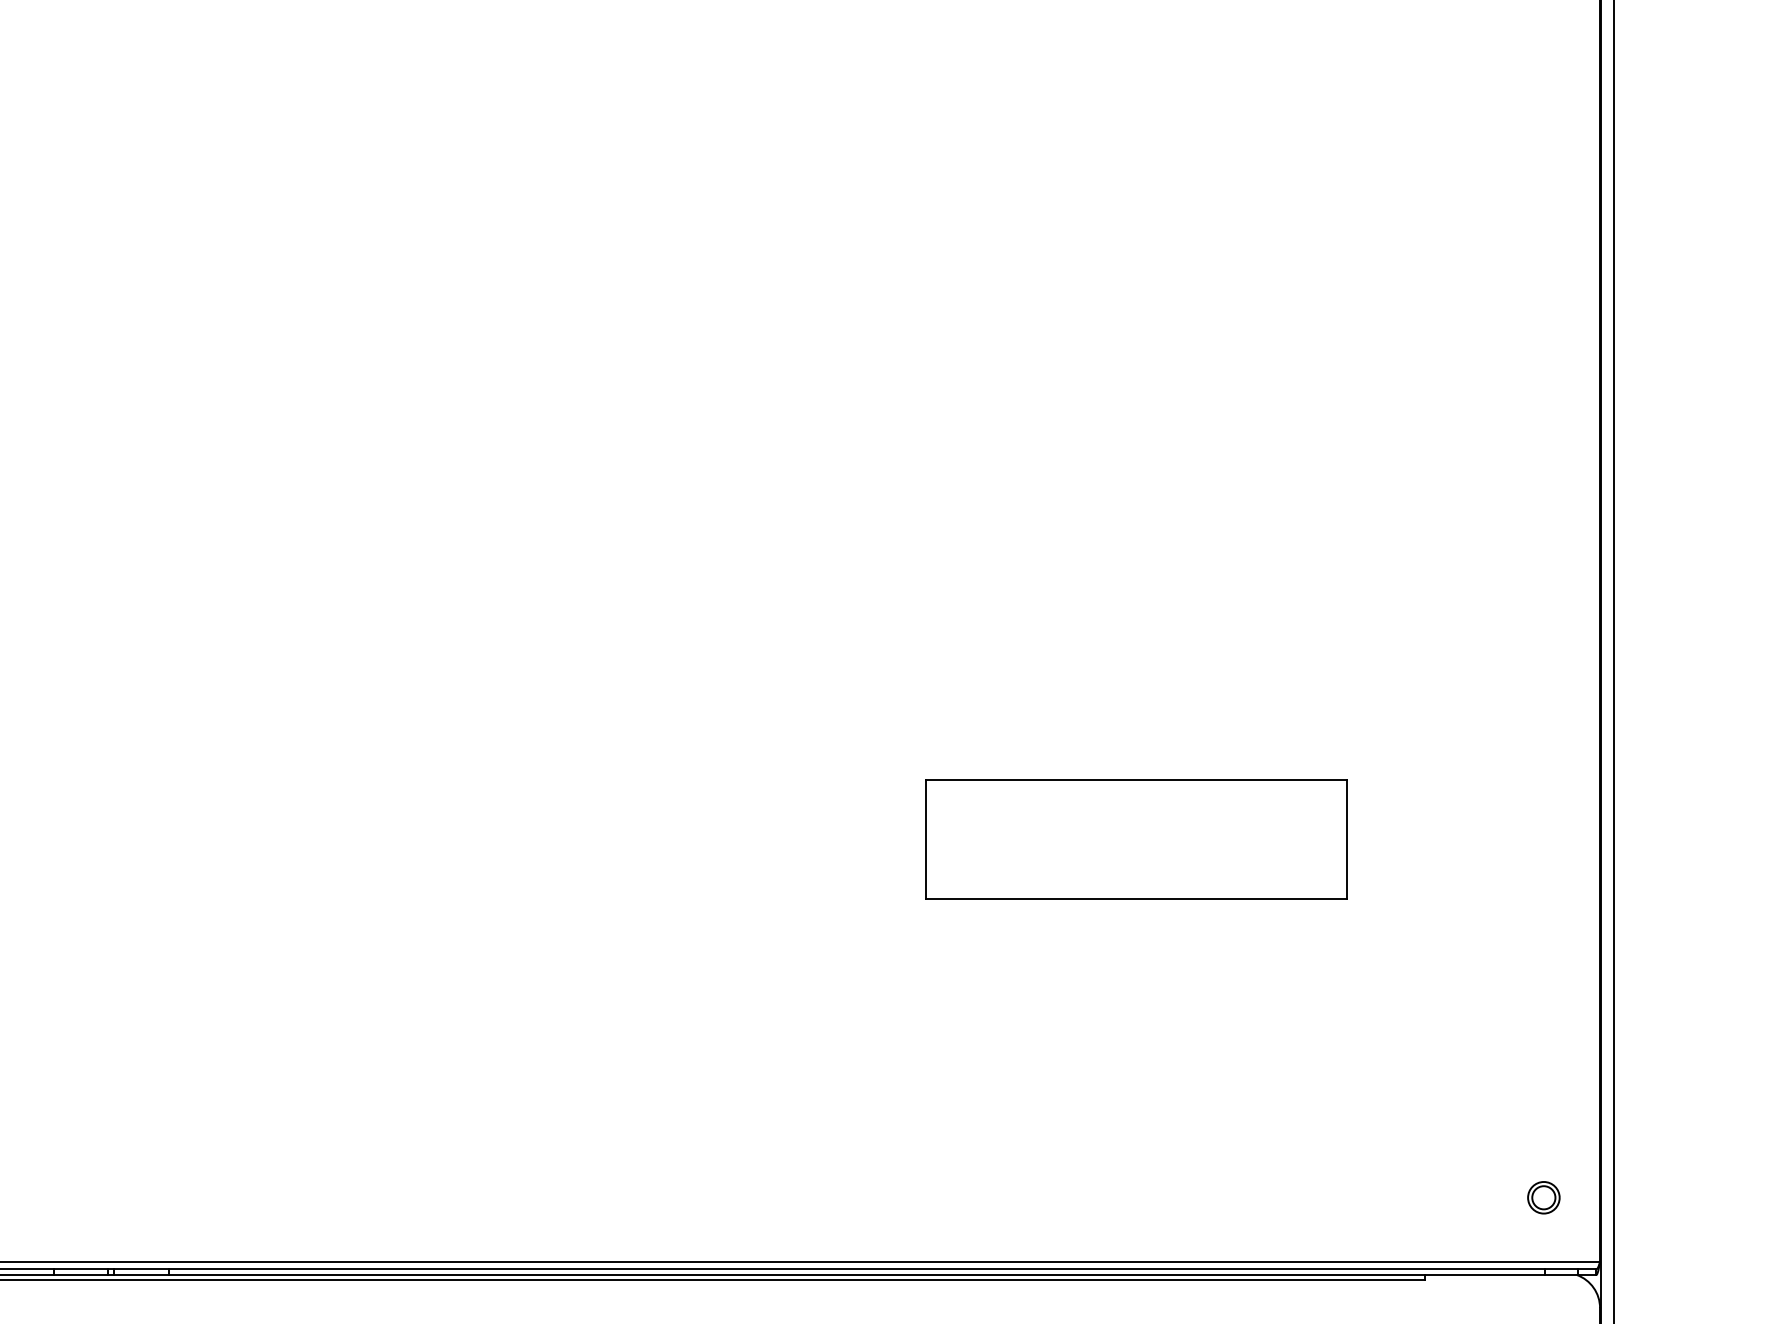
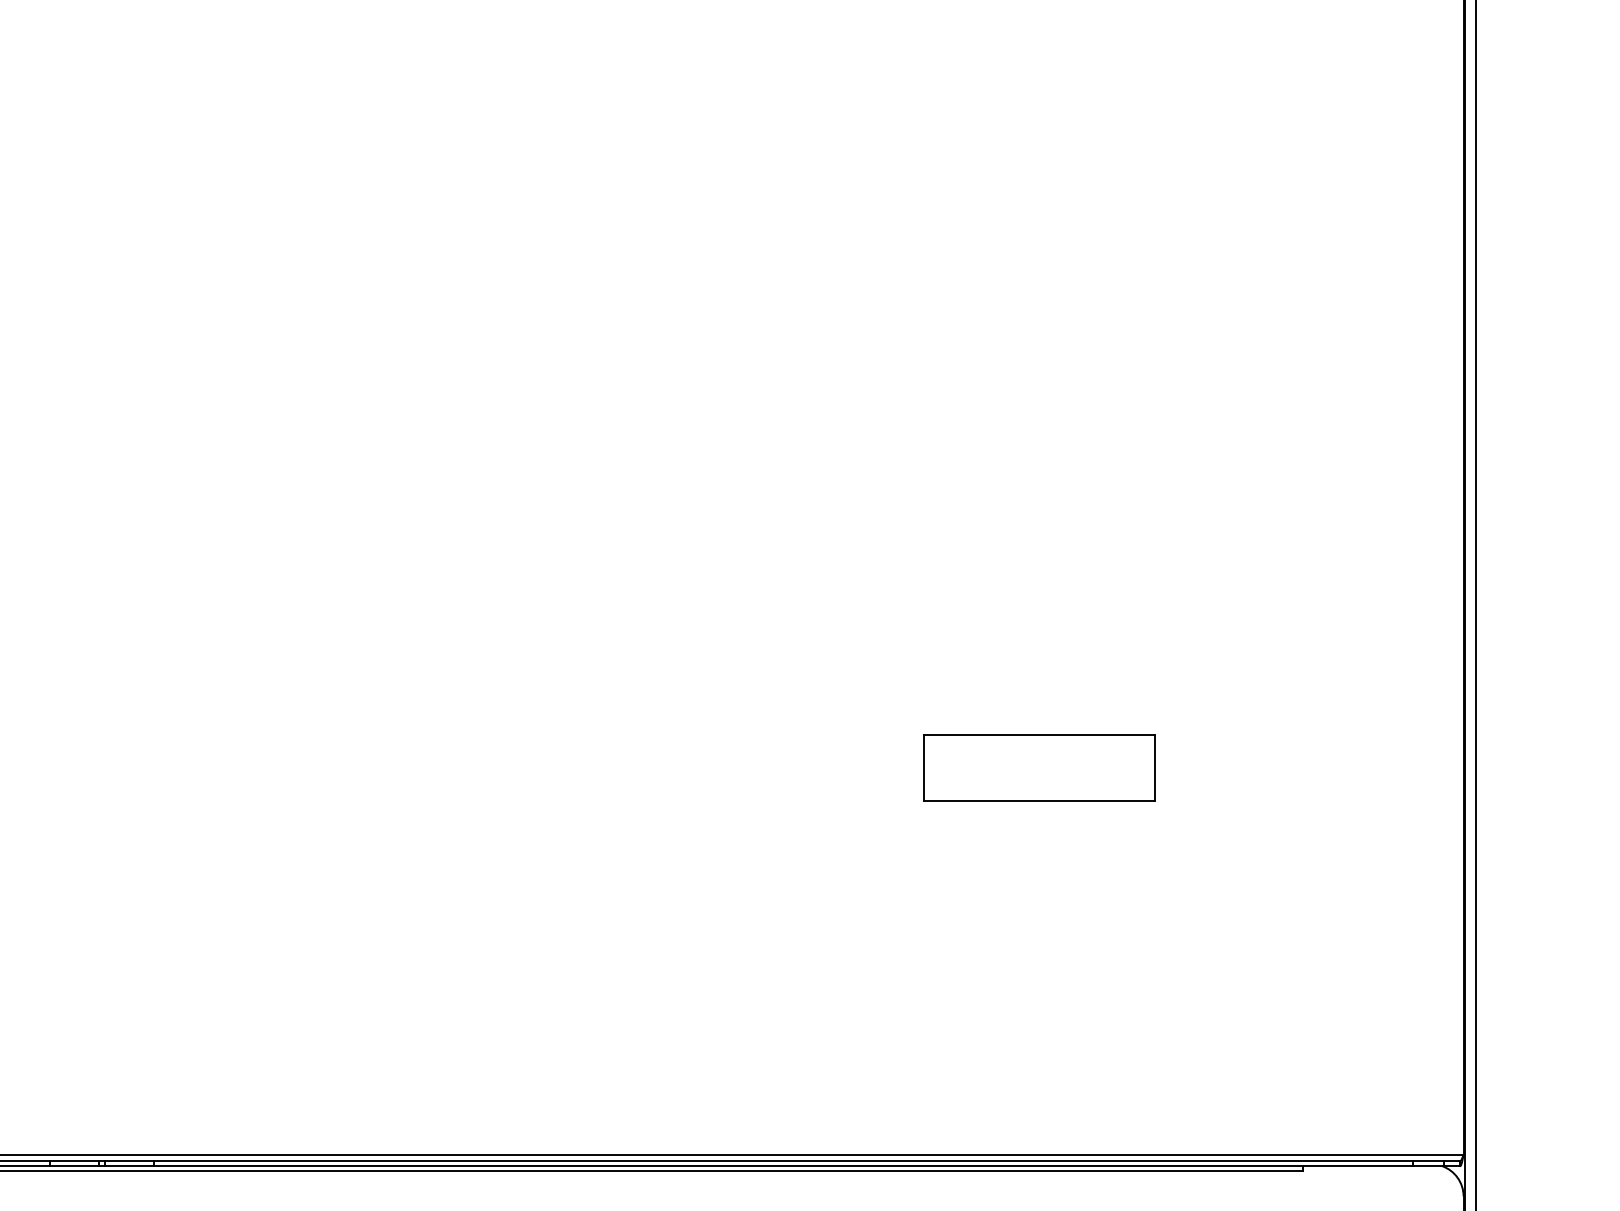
part: (1136, 839) -> (1039, 767), size x0.6
part: (1543, 1197) -> (1411, 1095), removed

